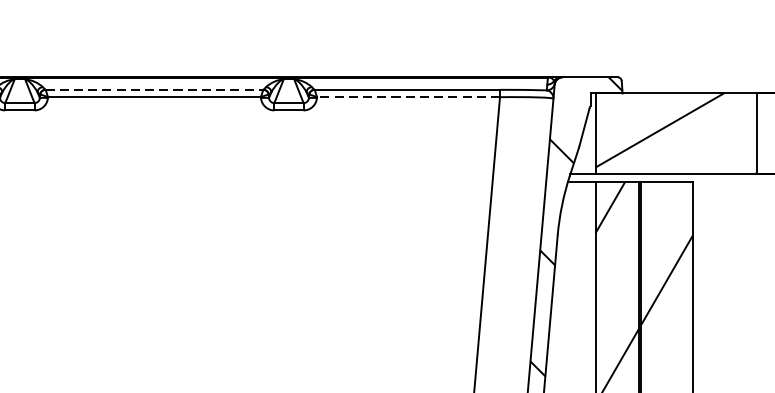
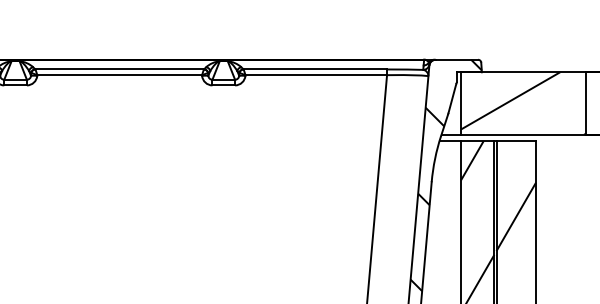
line: (155, 89) -> (120, 69), dashed -> solid
line: (408, 97) -> (316, 75), dashed -> solid

